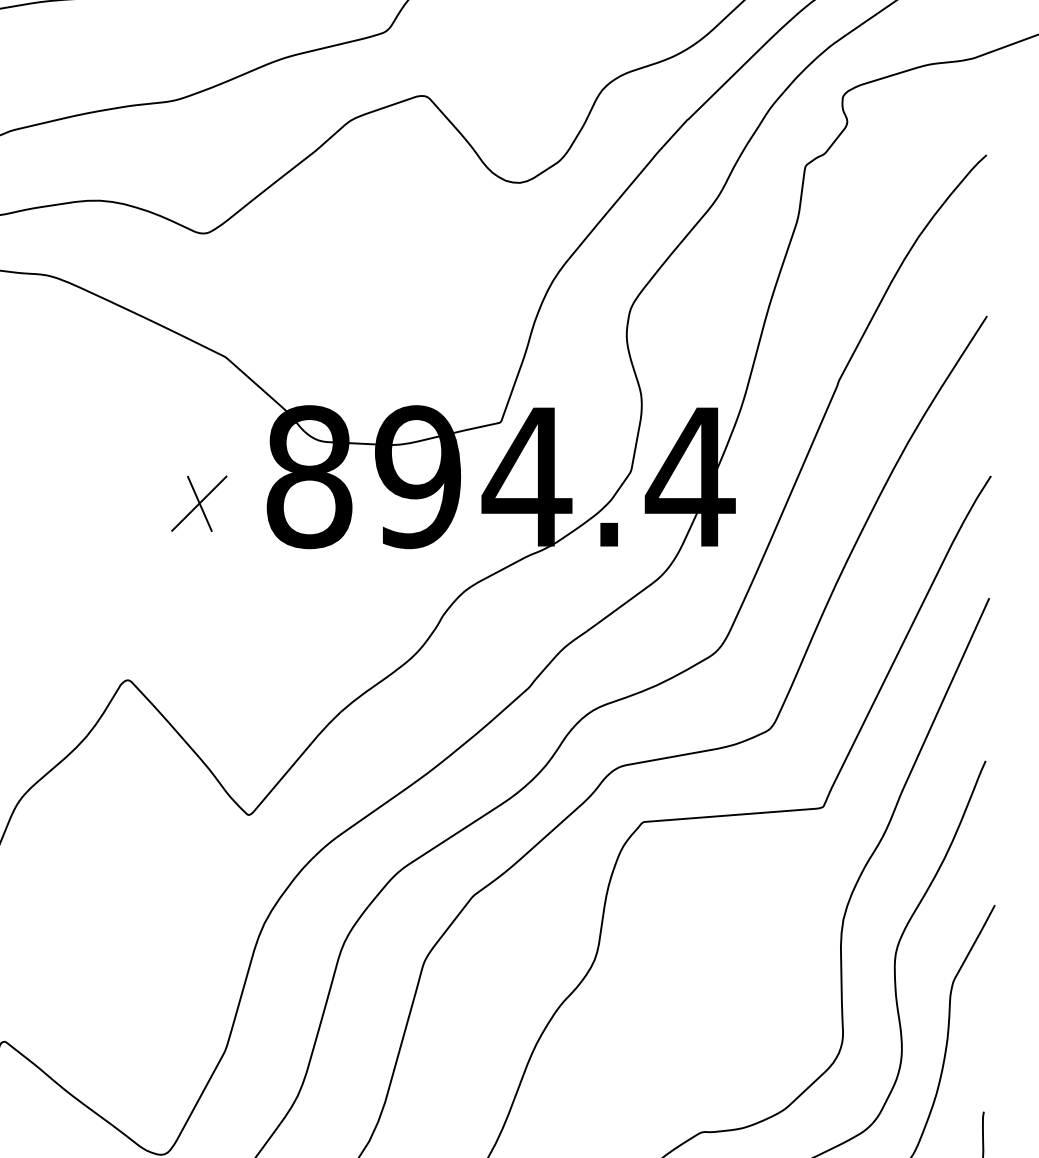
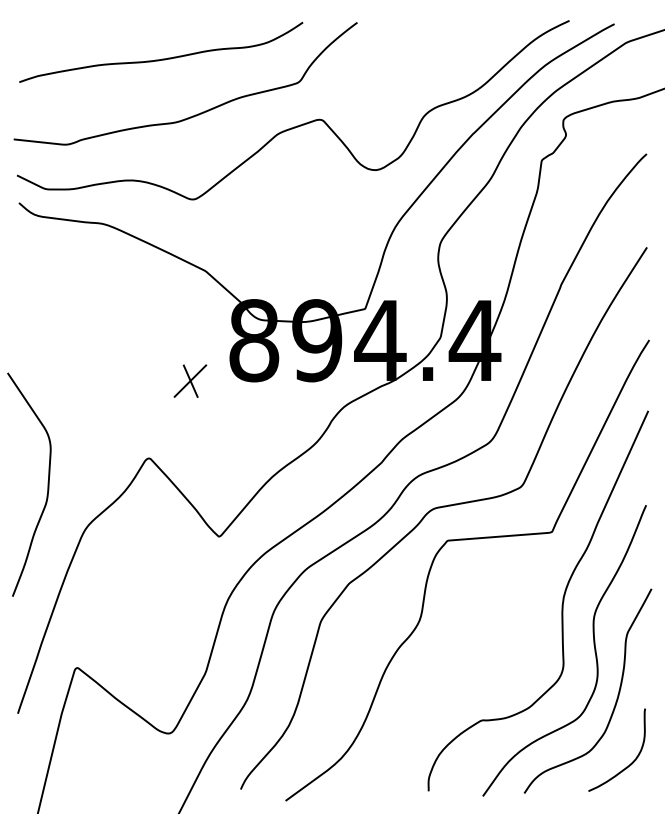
part: (199, 502) -> (190, 380), moved

